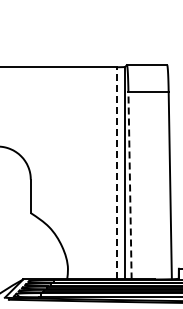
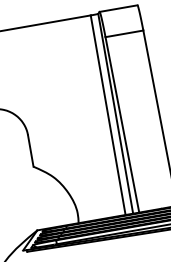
line: (117, 172) -> (108, 114), dashed -> solid
line: (130, 185) -> (122, 124), dashed -> solid

